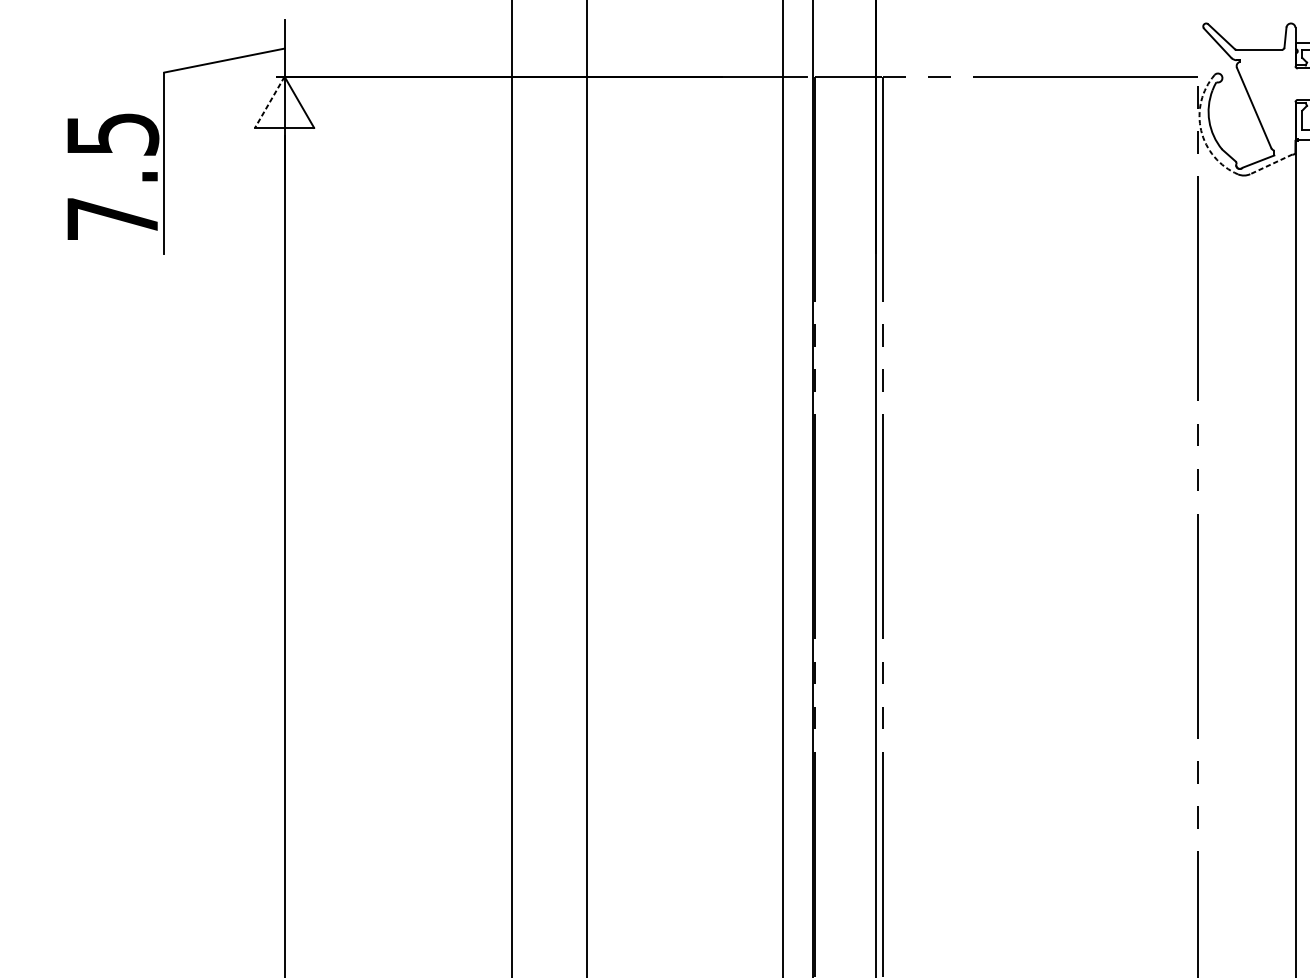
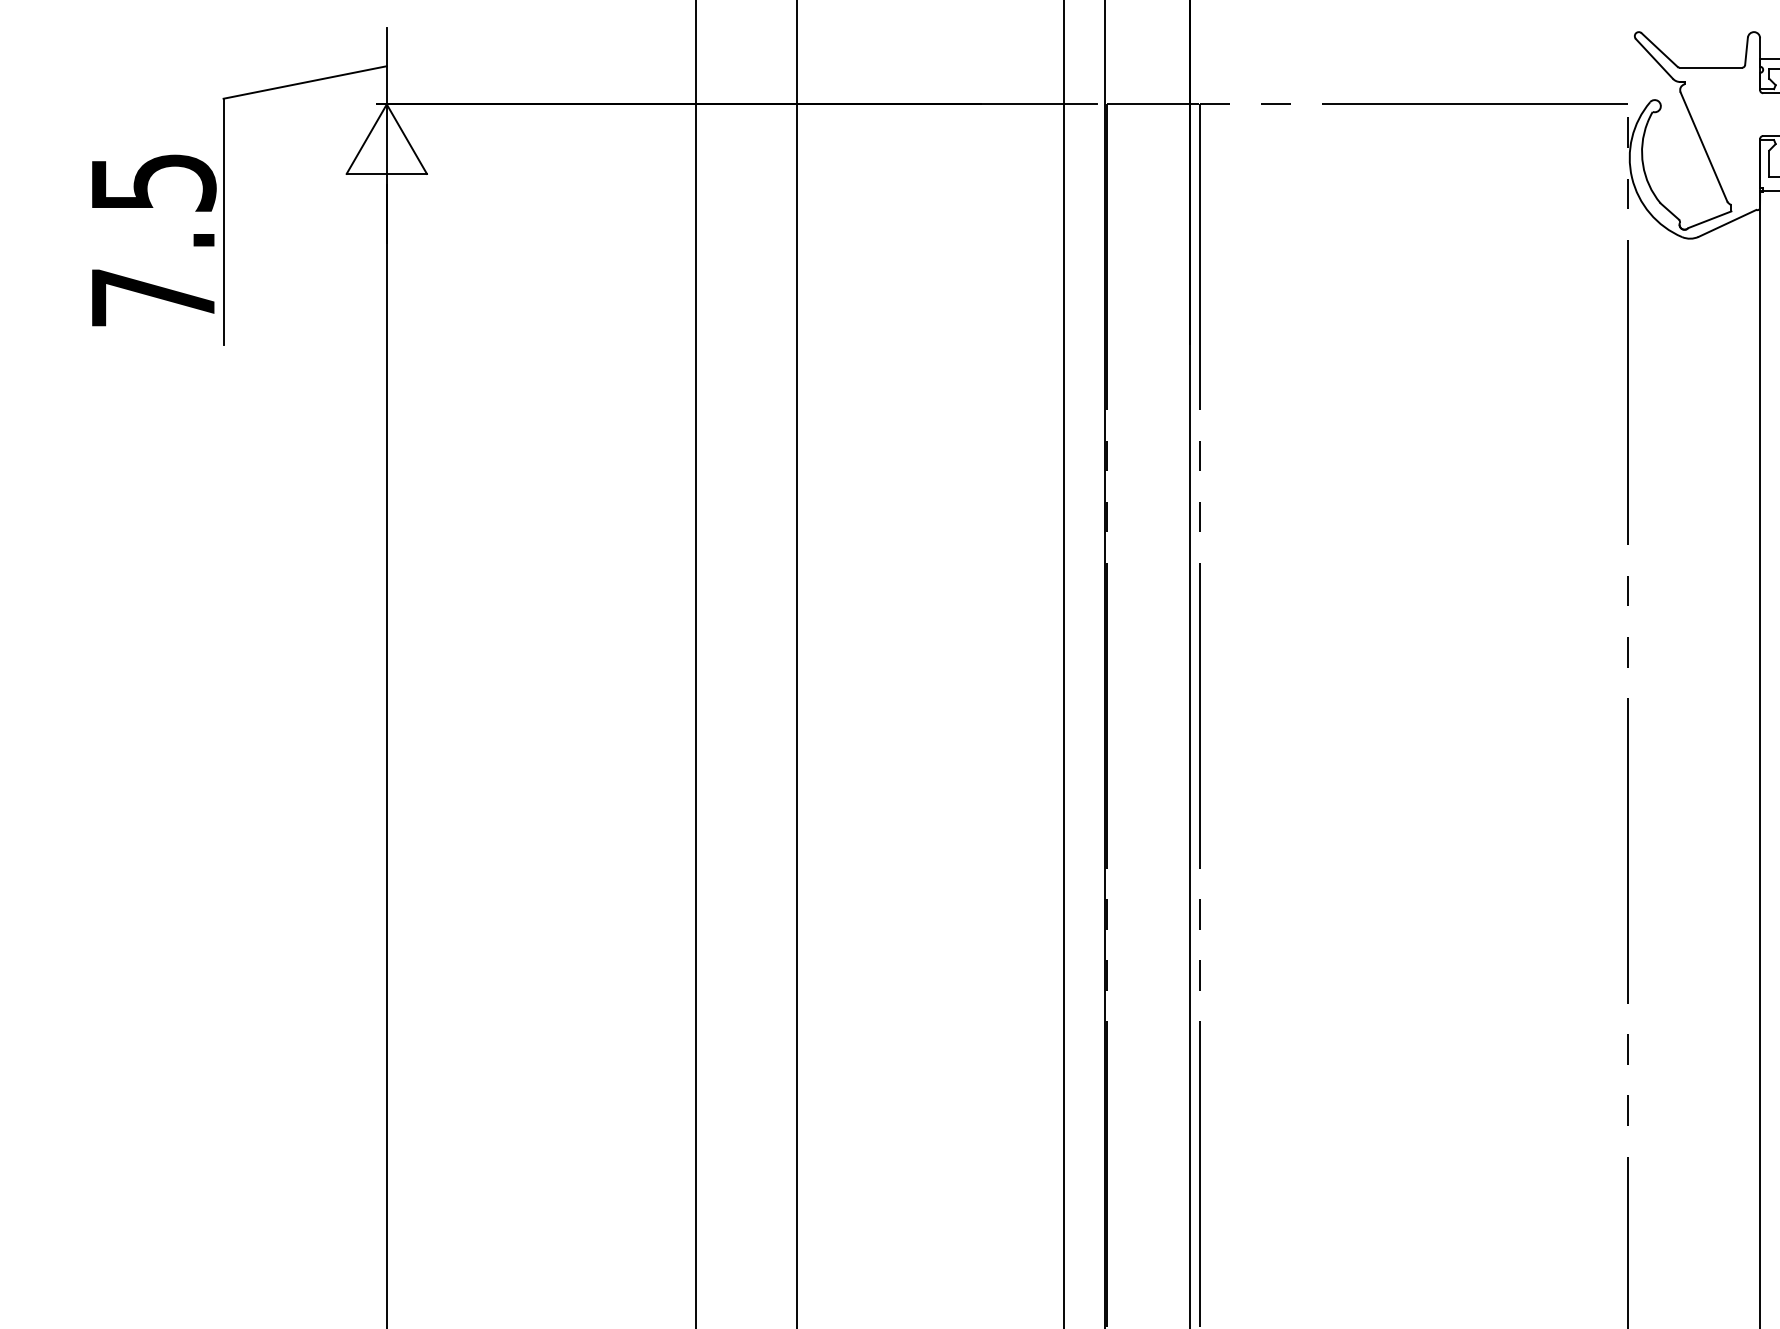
line: (269, 102) -> (366, 139), dashed -> solid
arc: (1201, 130) -> (1632, 177), dashed -> solid
line: (1271, 164) -> (1727, 223), dashed -> solid

